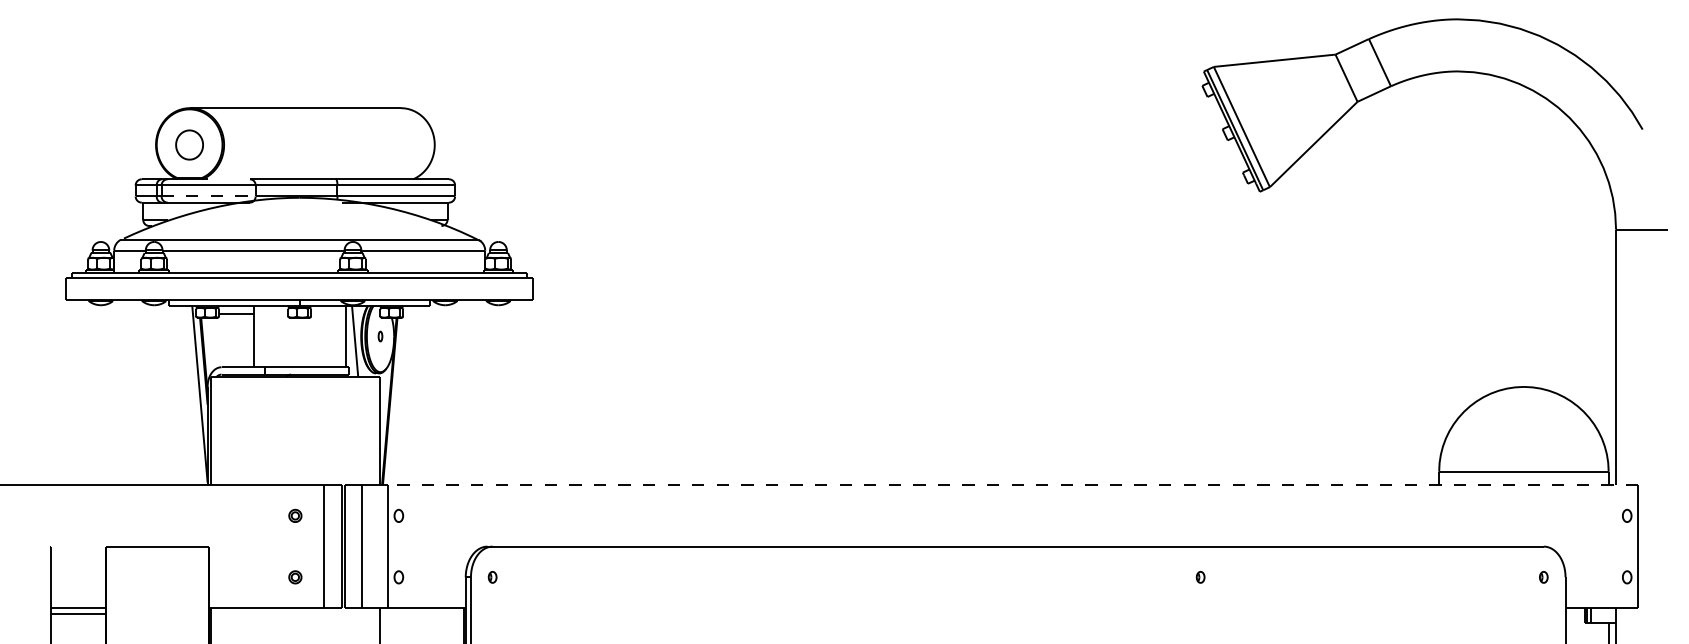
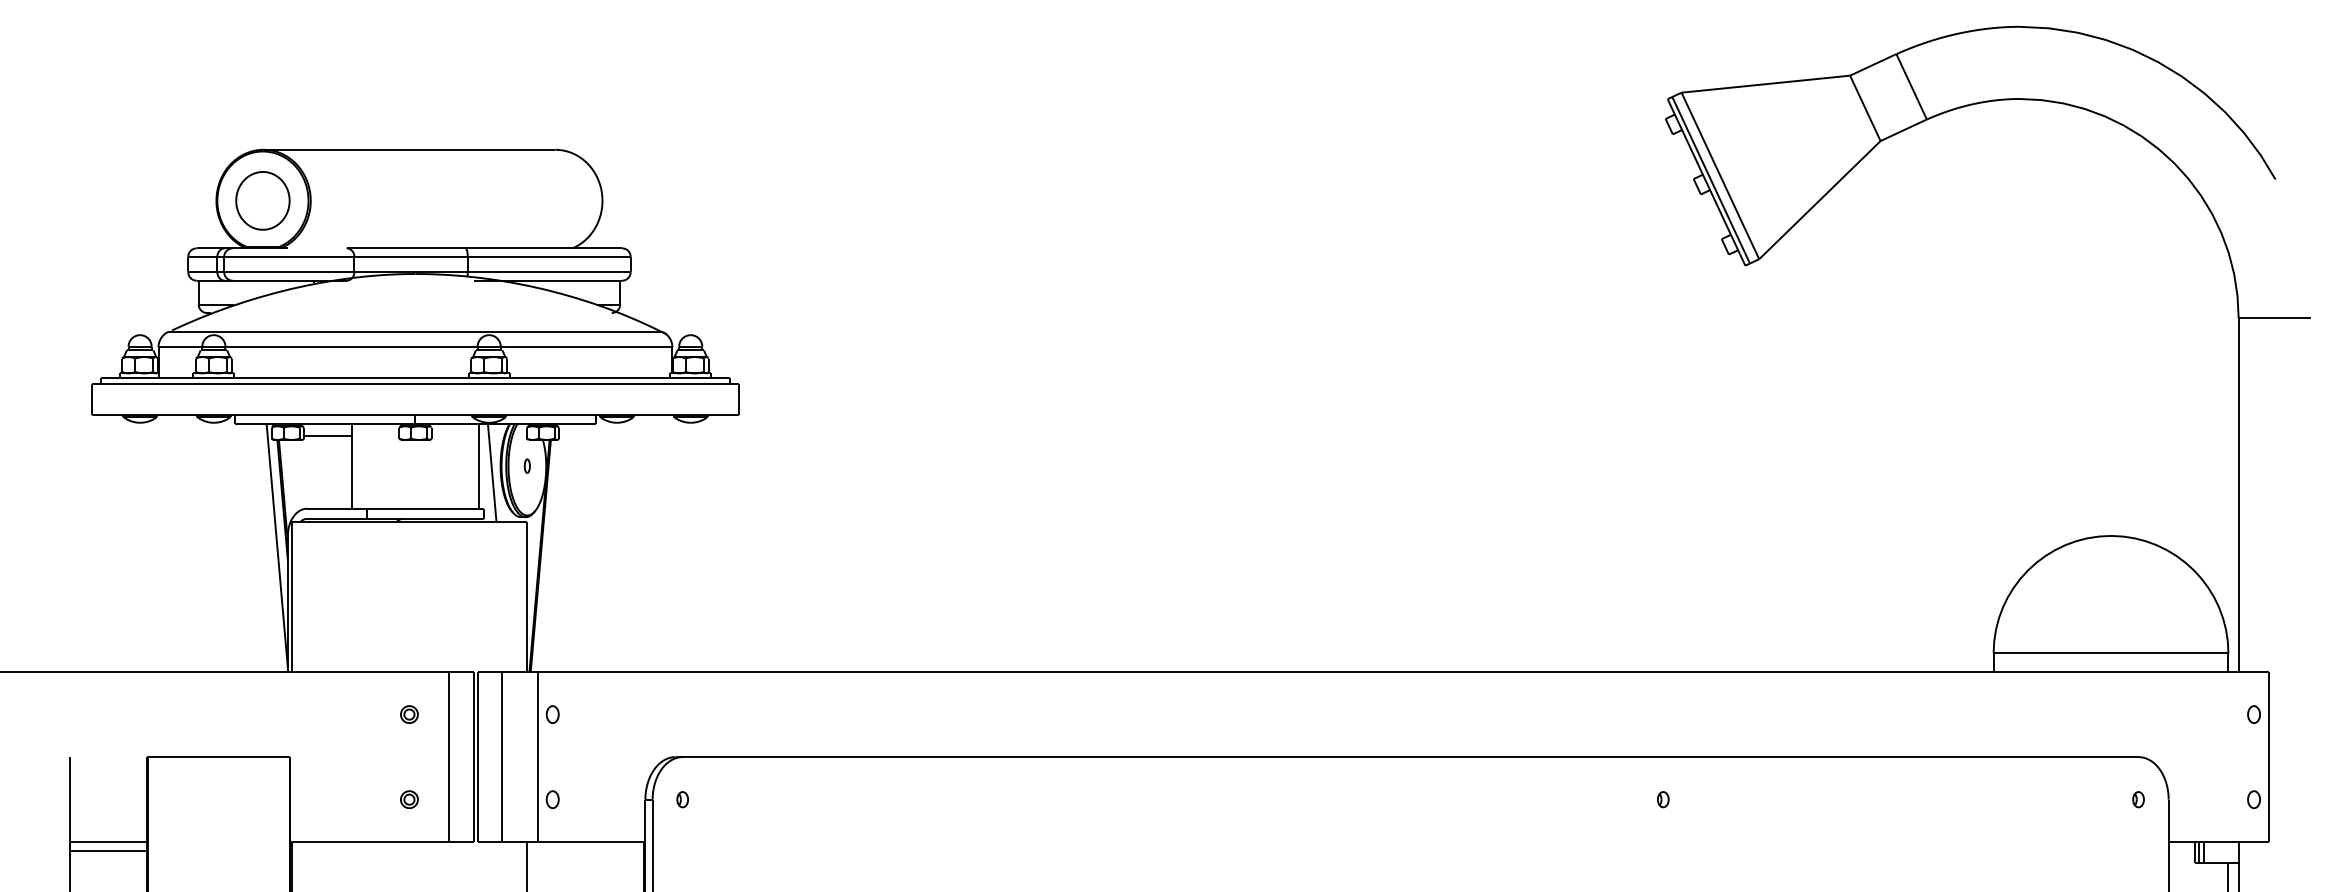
part: (189, 144) -> (262, 200), size x1.43
line: (208, 196) -> (289, 272), dashed -> solid
line: (1013, 485) -> (1403, 672), dashed -> solid

